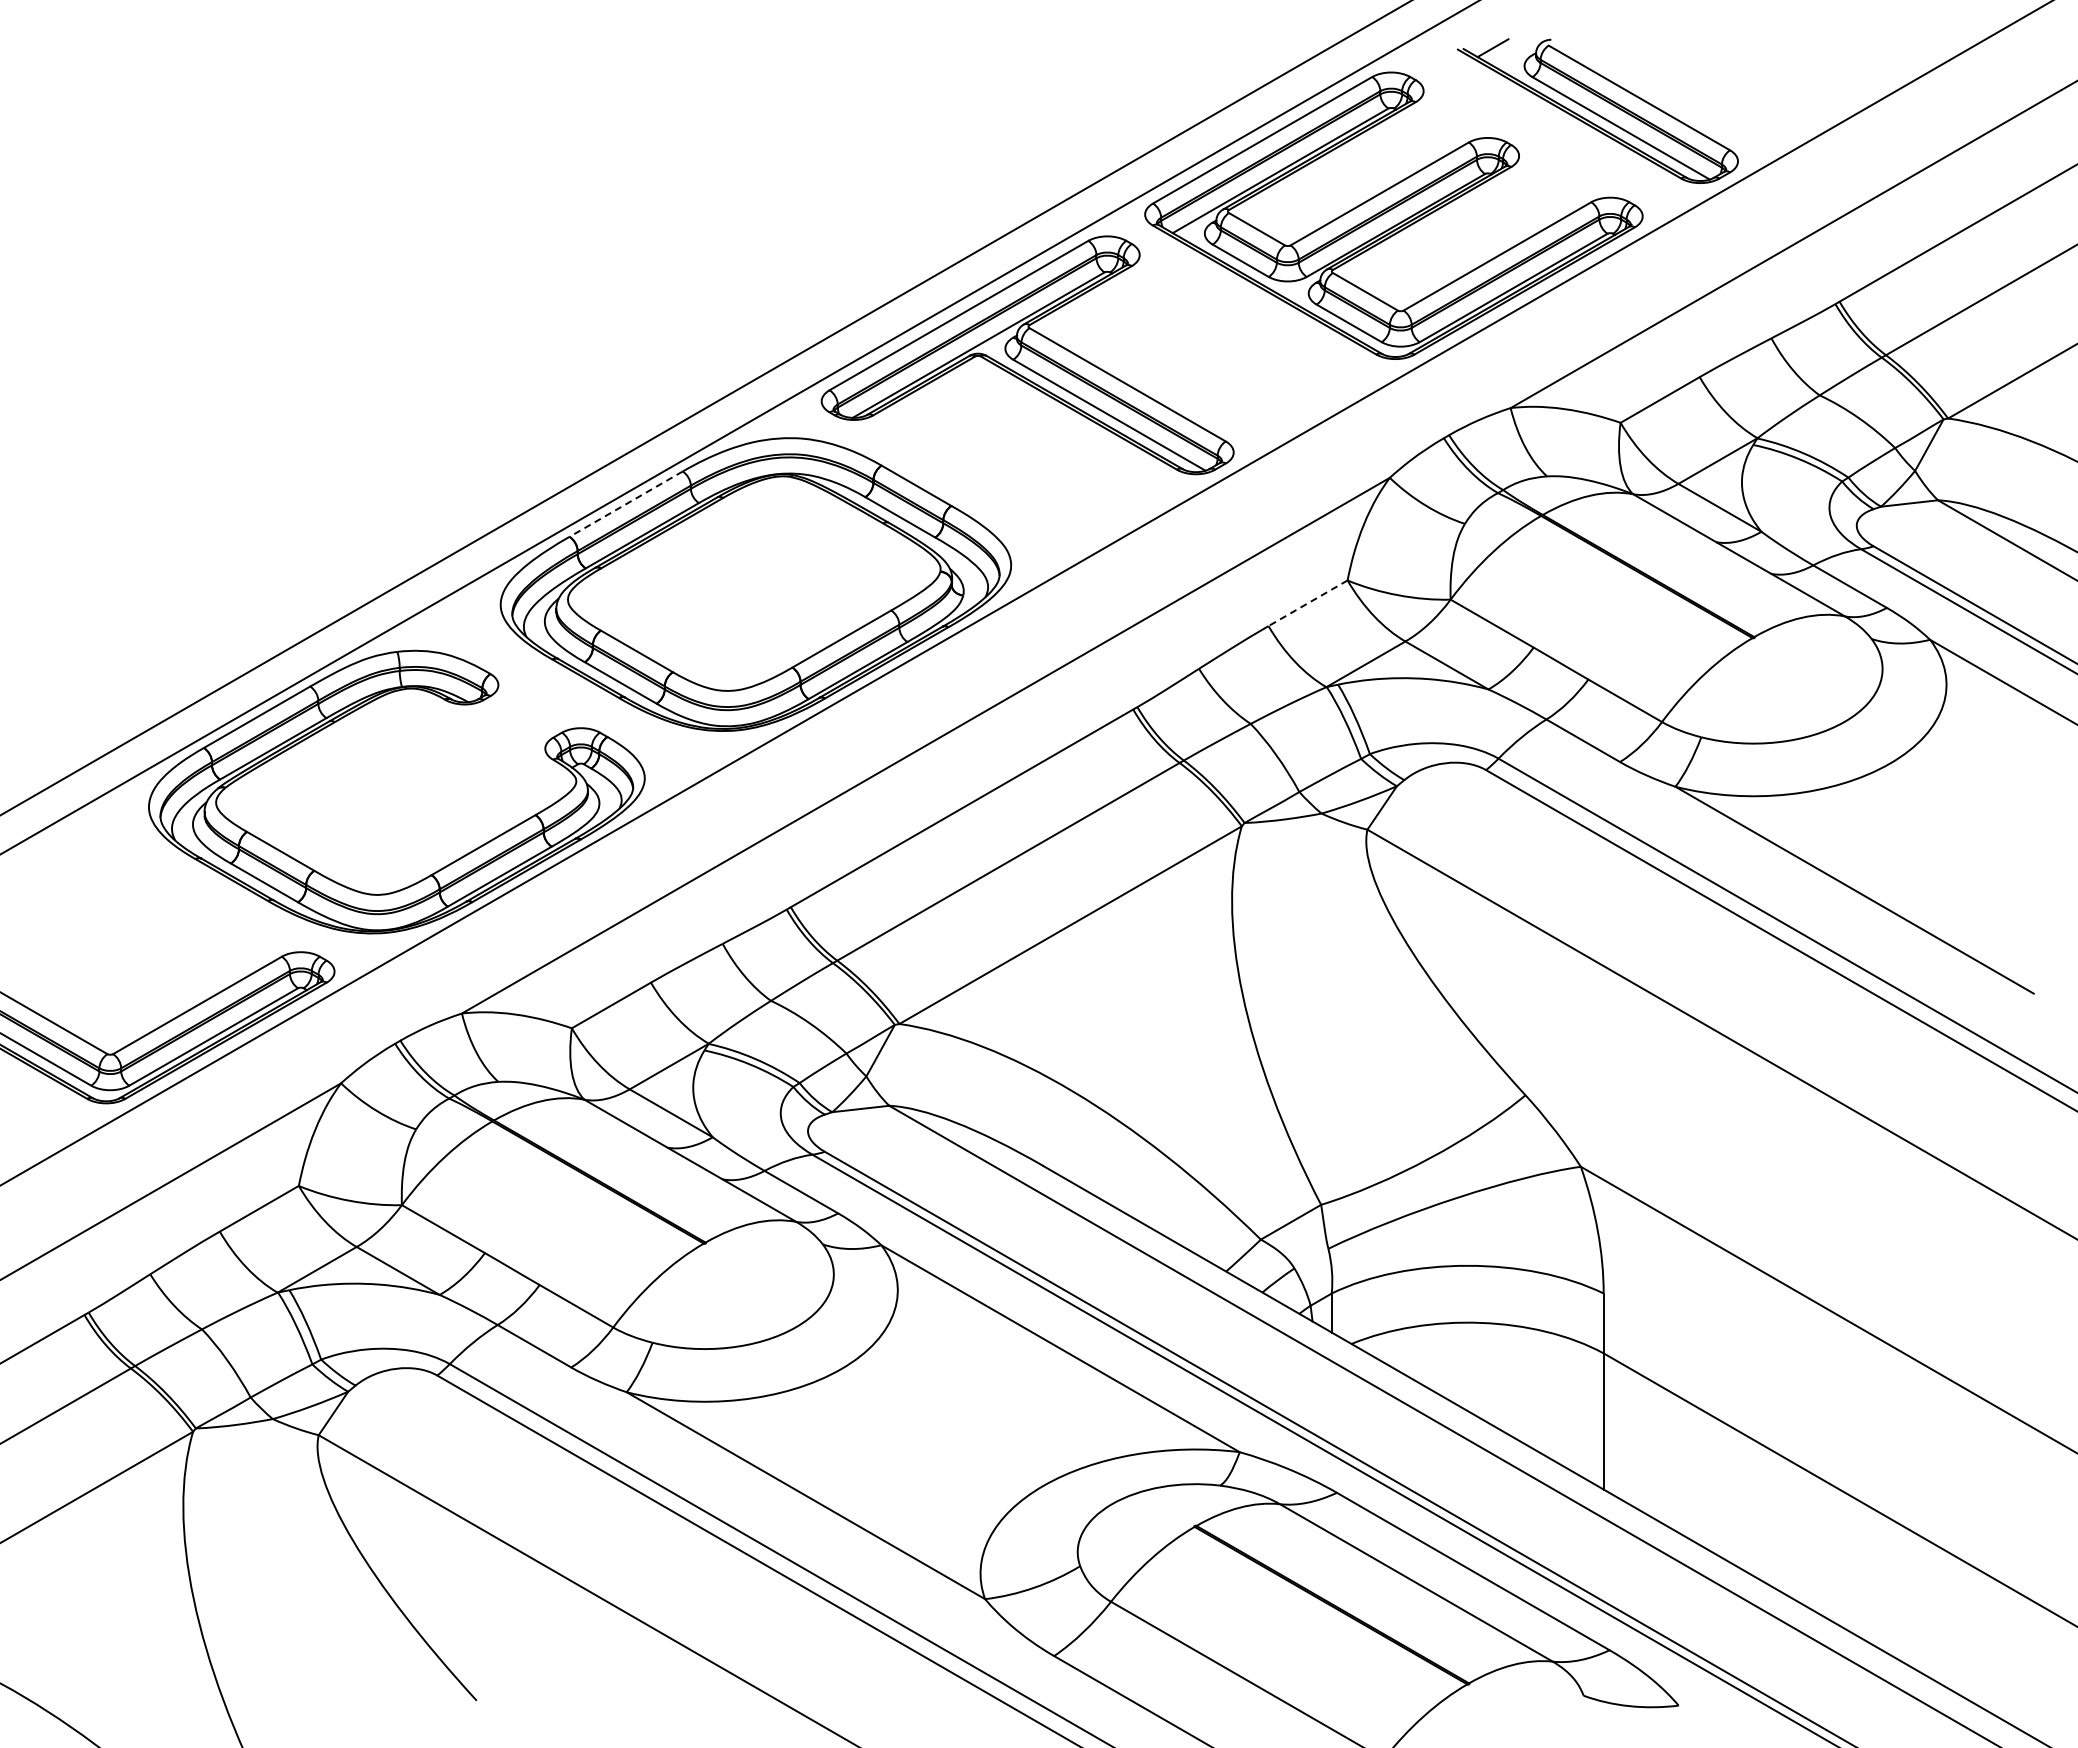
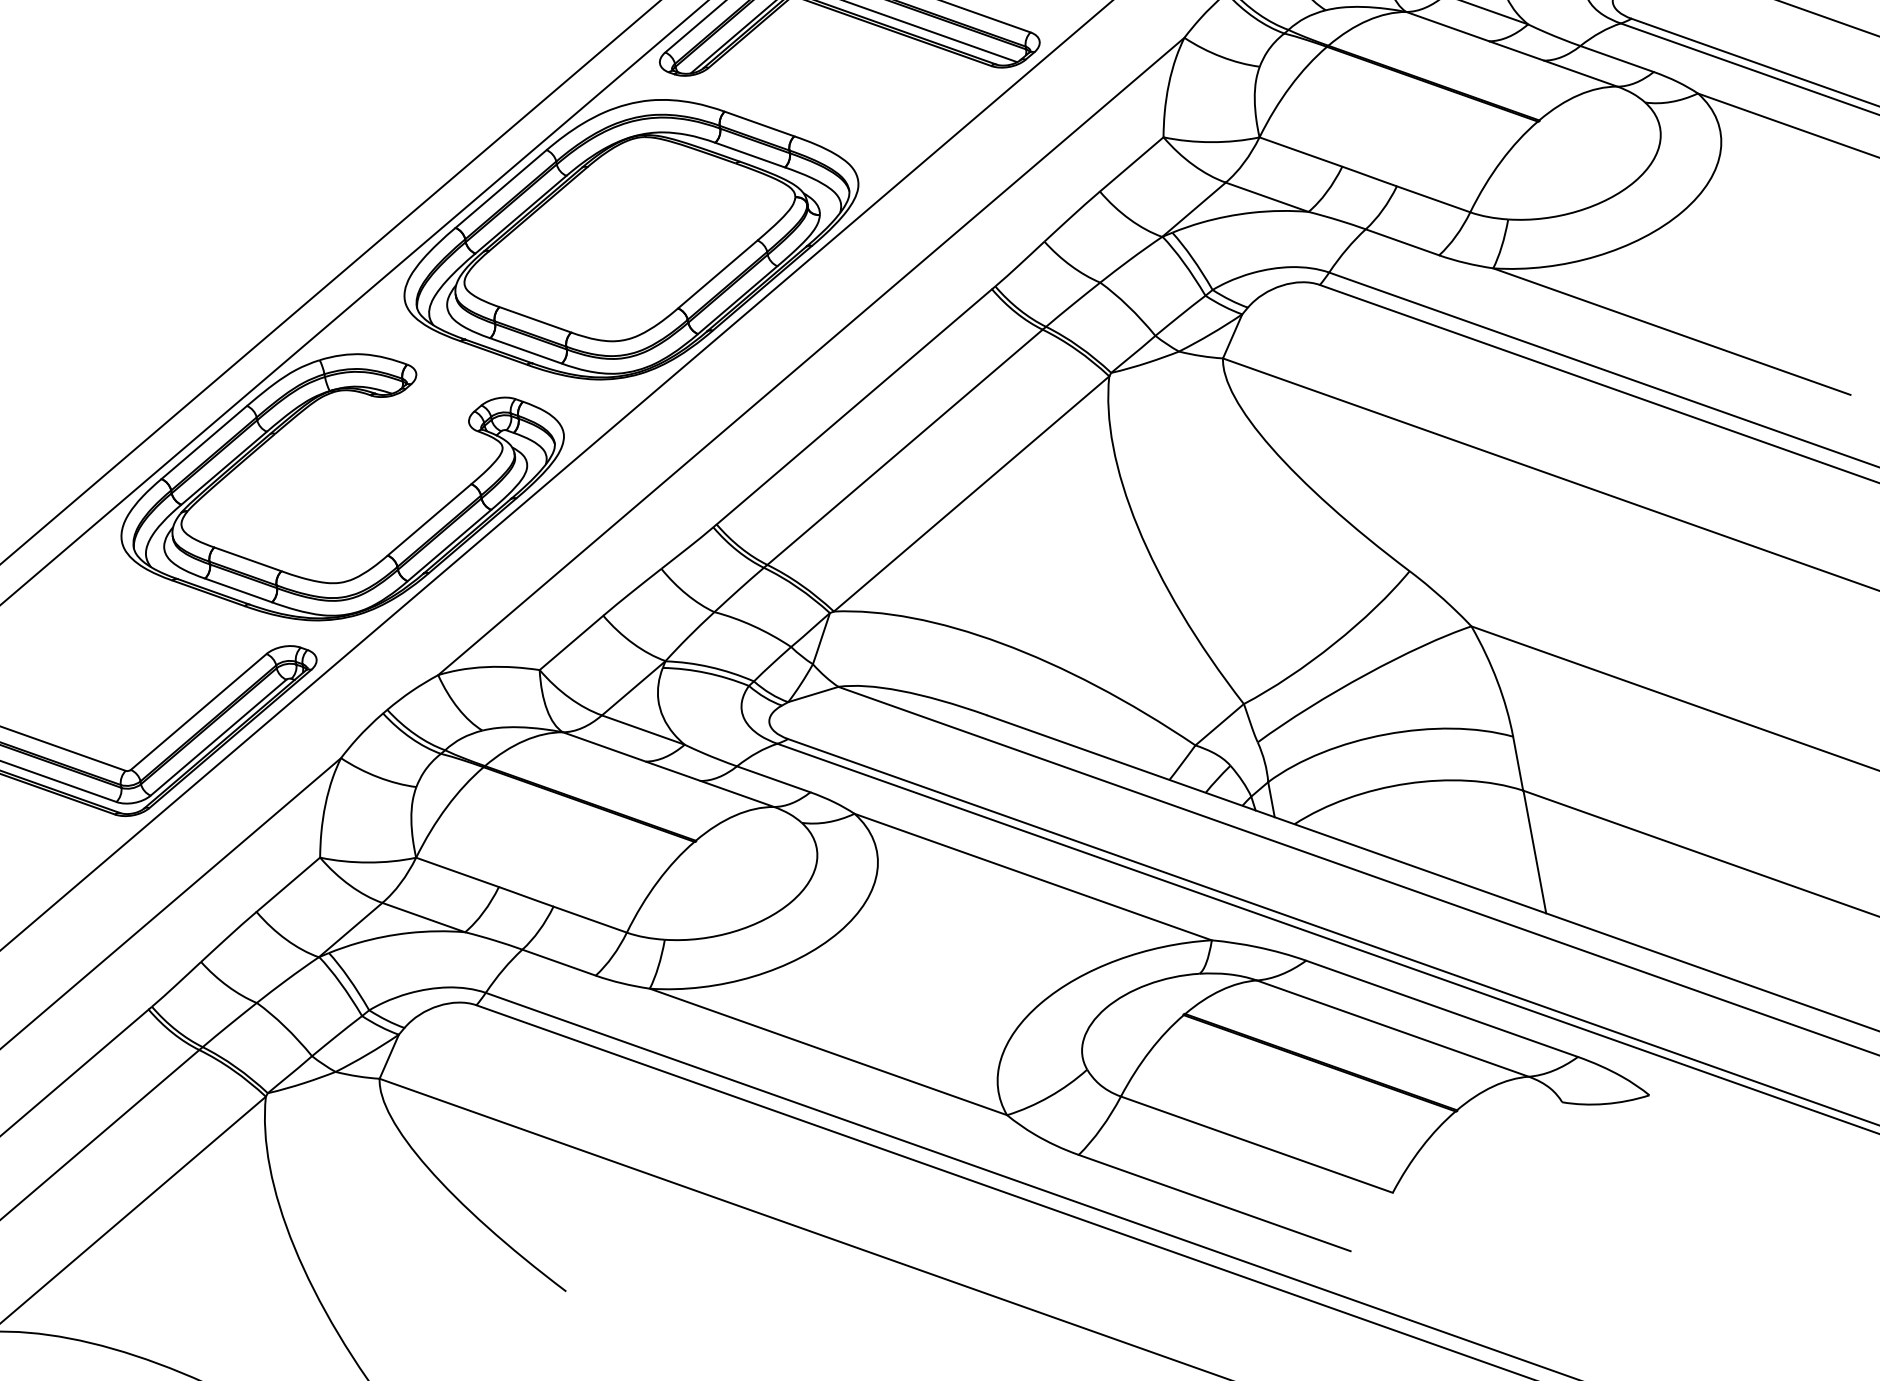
line: (625, 504) -> (500, 189), dashed -> solid
line: (1308, 603) -> (1132, 164), dashed -> solid

